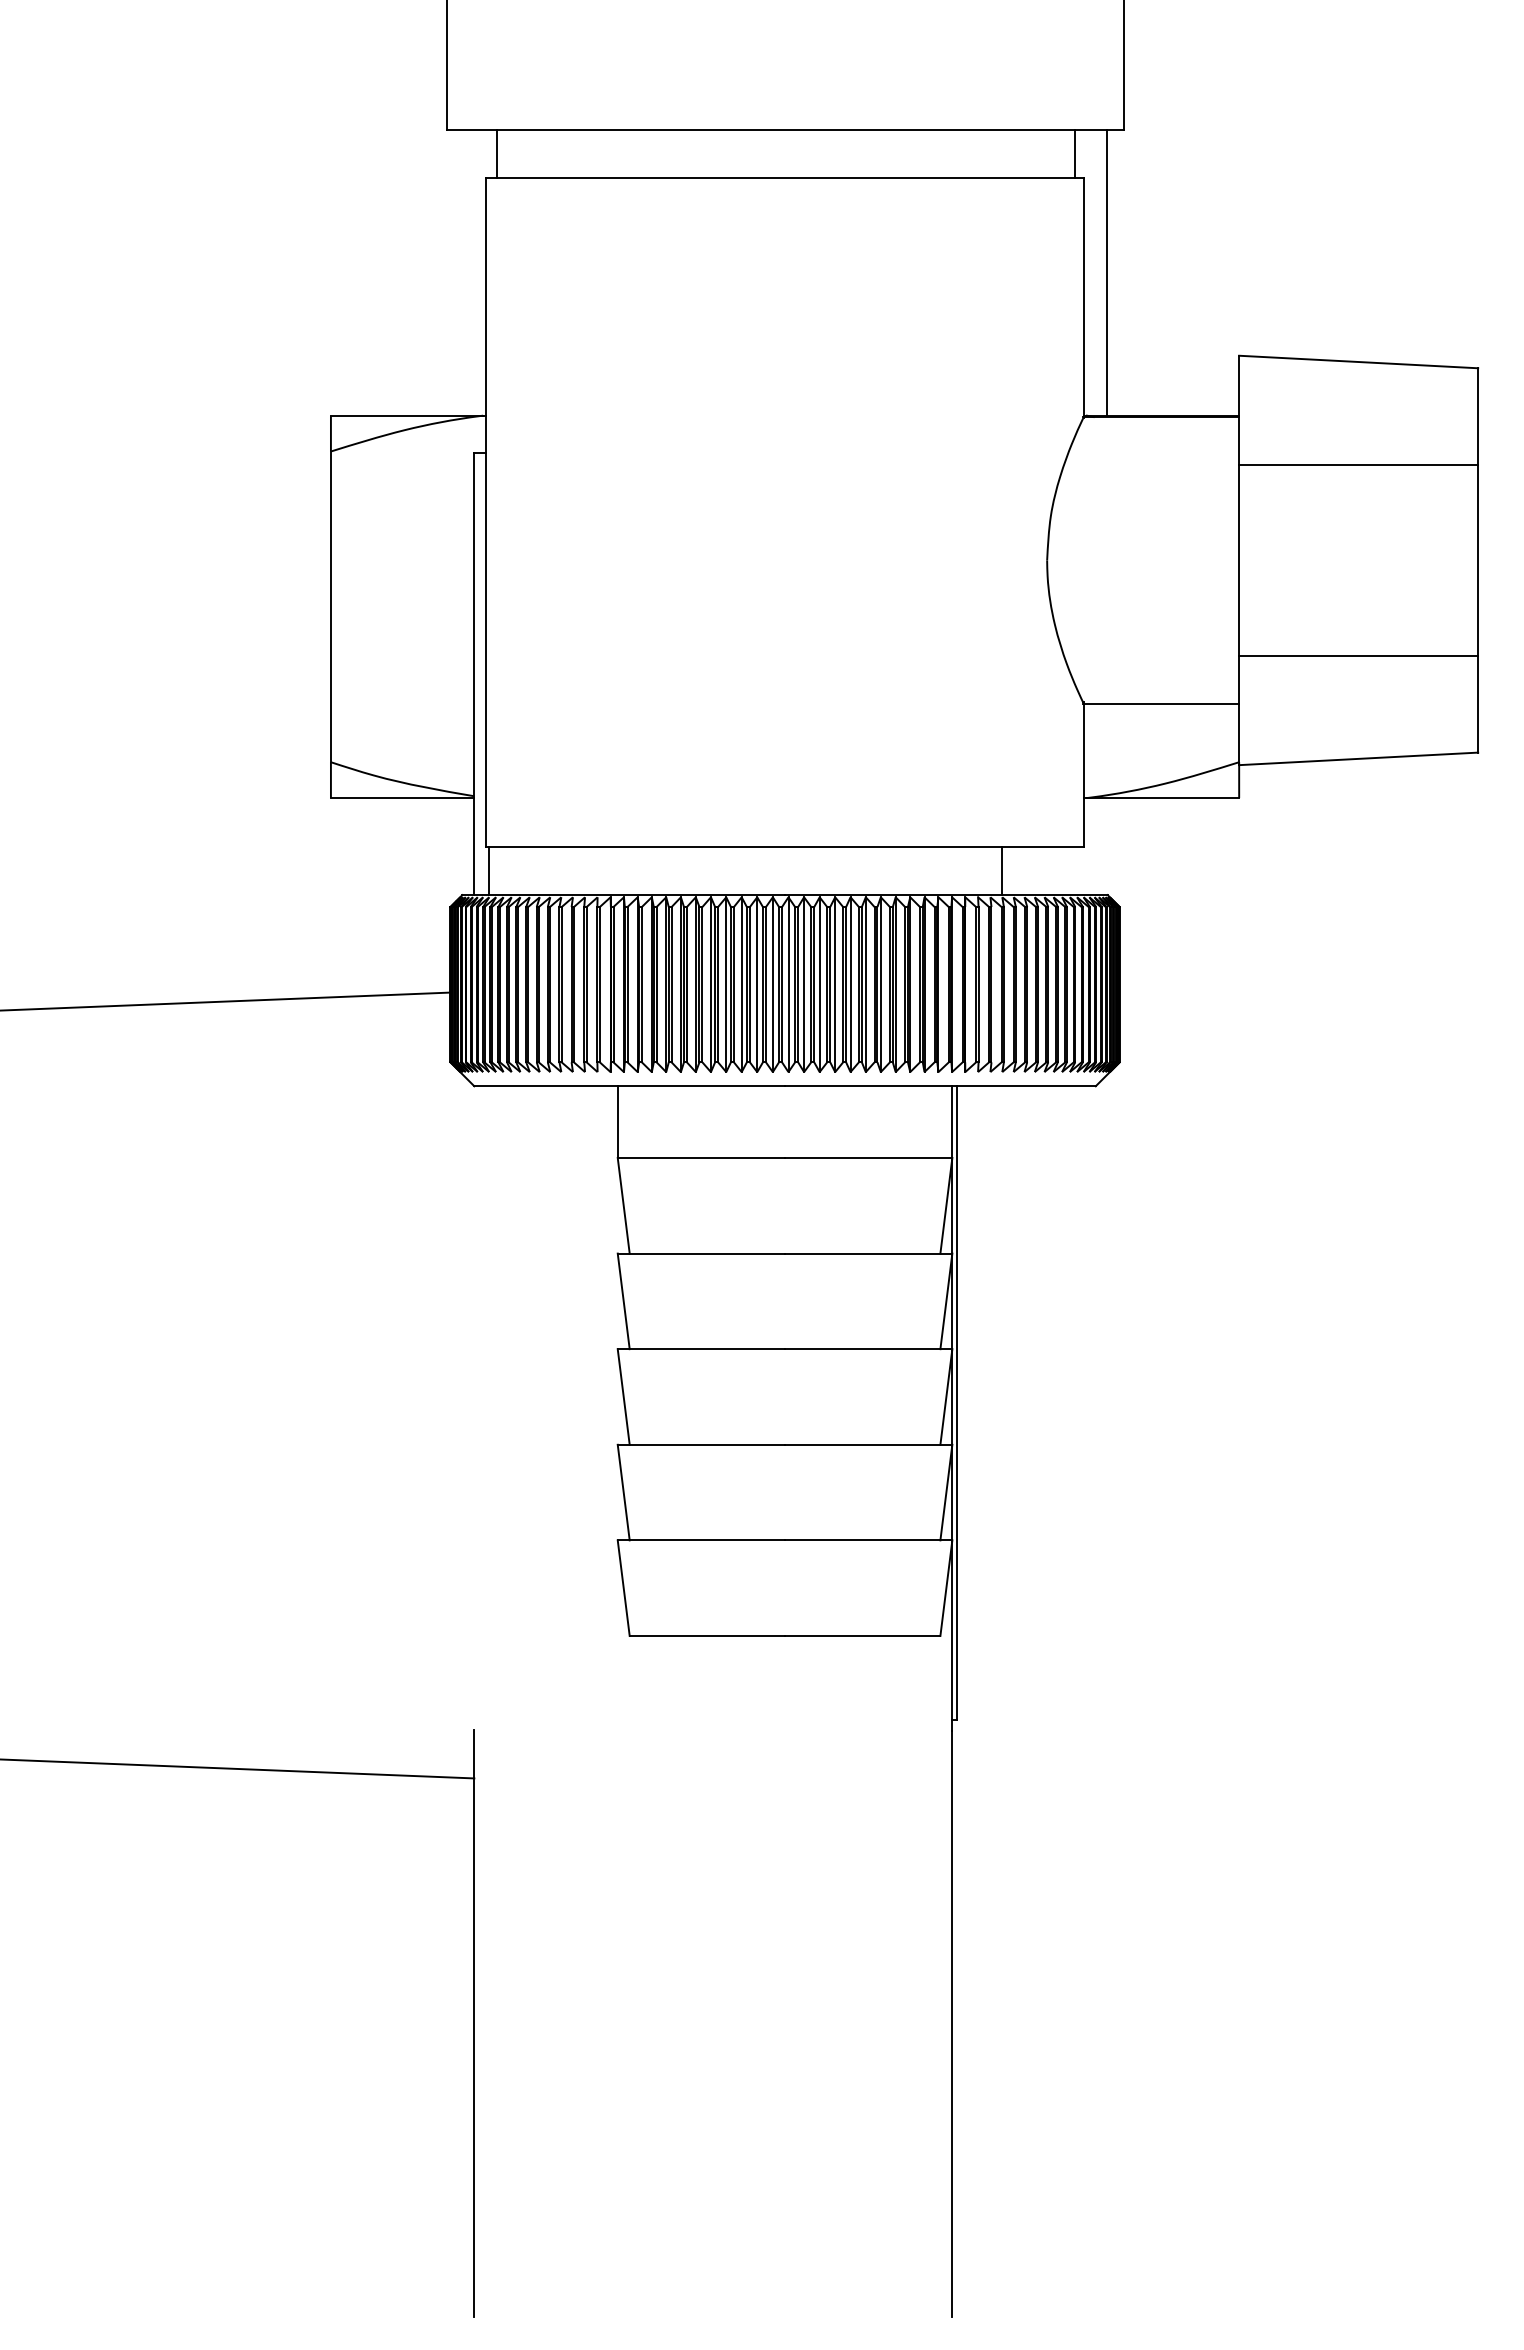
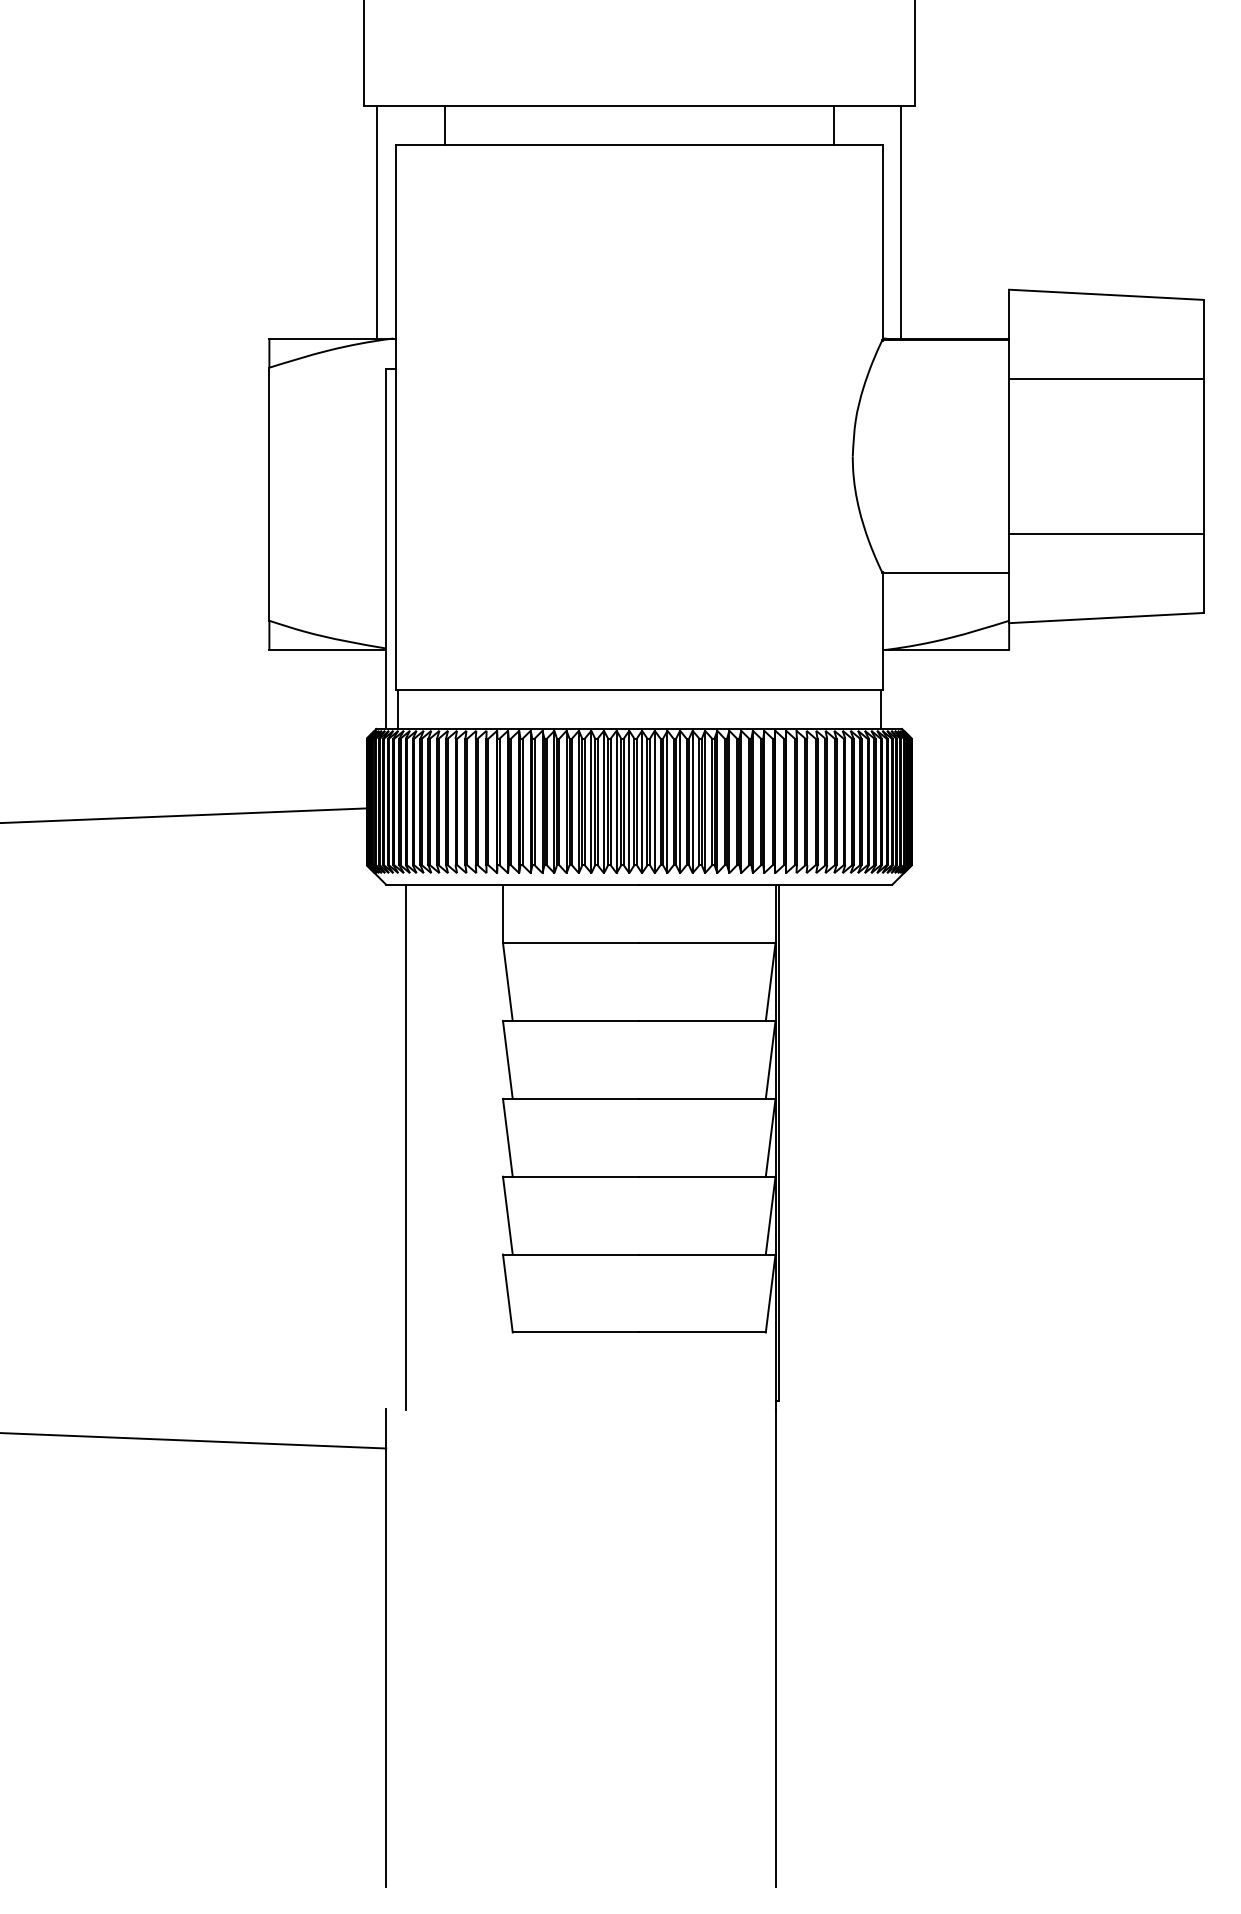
line: (497, 154) -> (444, 125), moved
line: (1075, 154) -> (834, 125), moved
line: (463, 272) -> (377, 221), added
line: (1002, 871) -> (880, 709), moved
line: (498, 1408) -> (405, 1147), added

